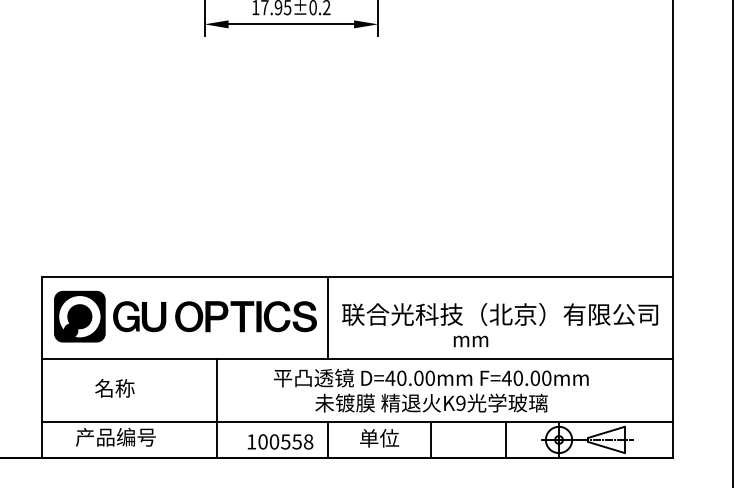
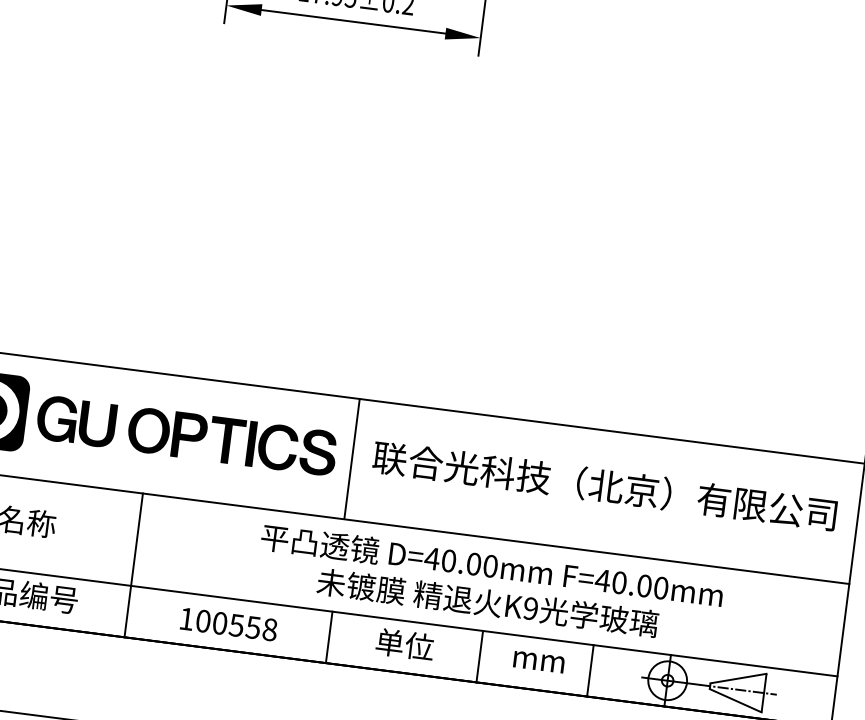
text: (470, 341) -> (538, 662), moved
line: (217, 408) -> (133, 565), moved
text: (280, 441) -> (229, 623), moved

